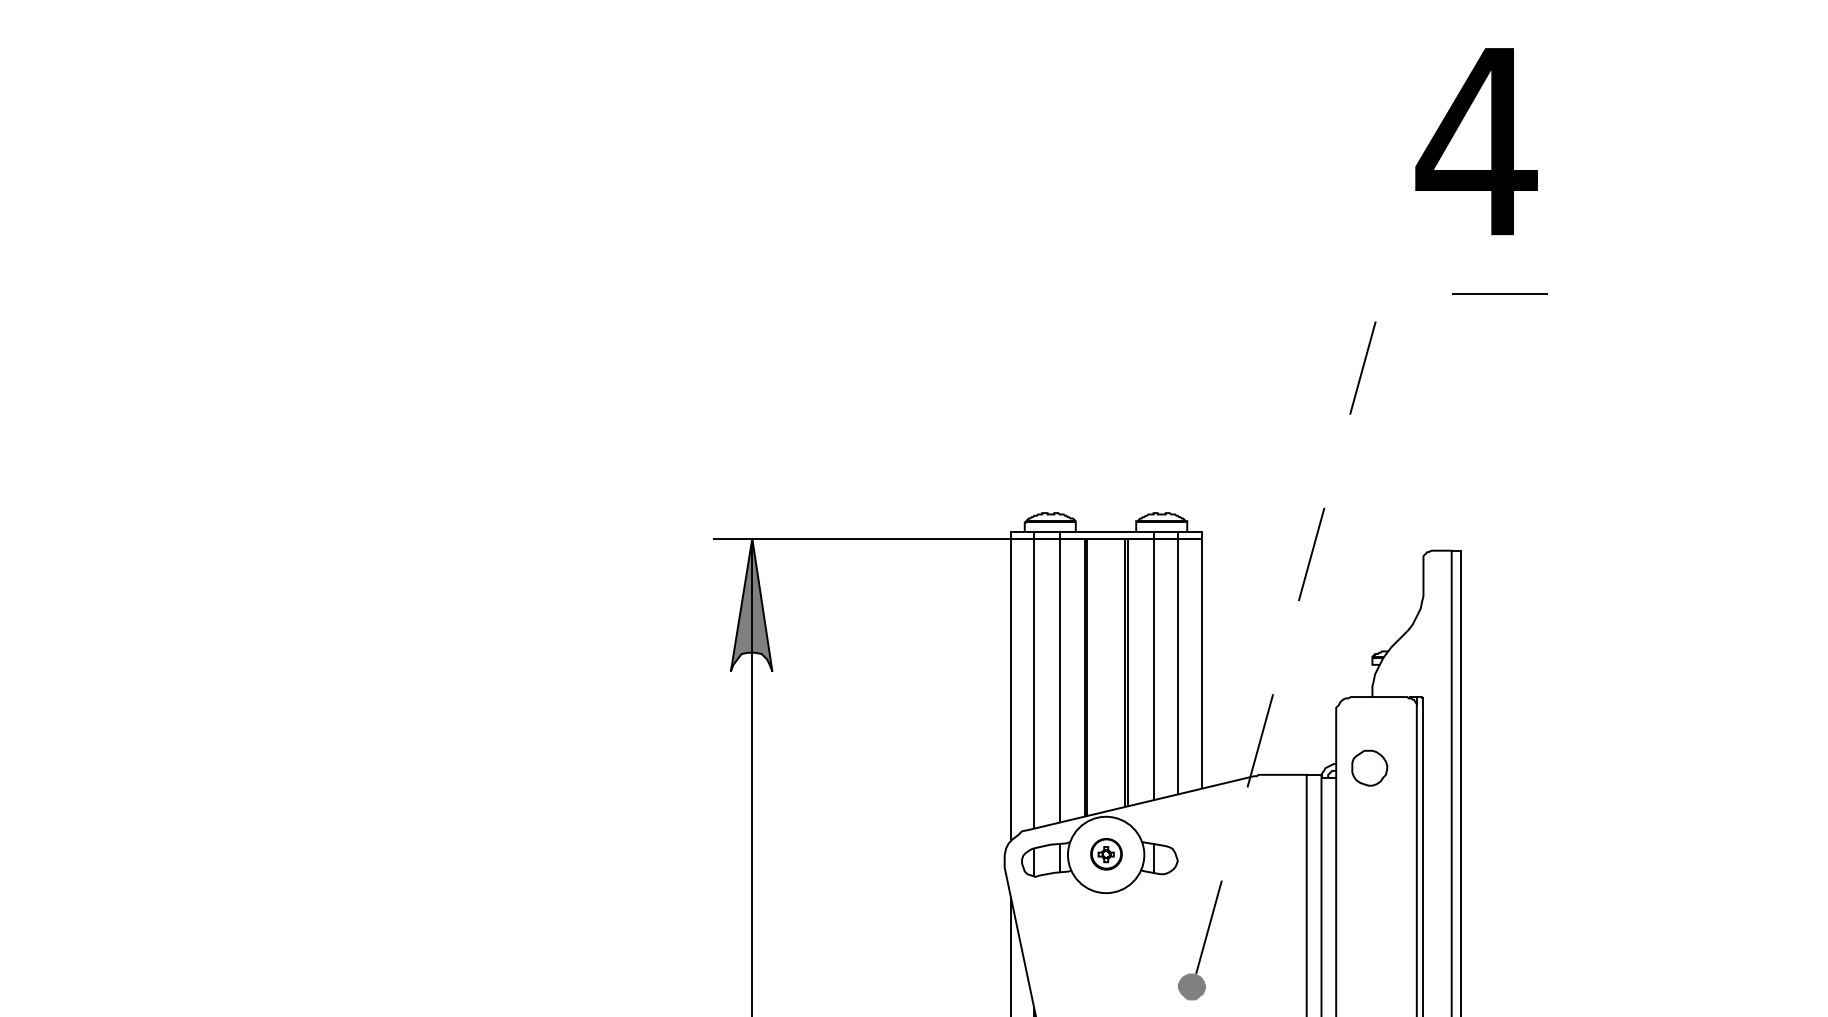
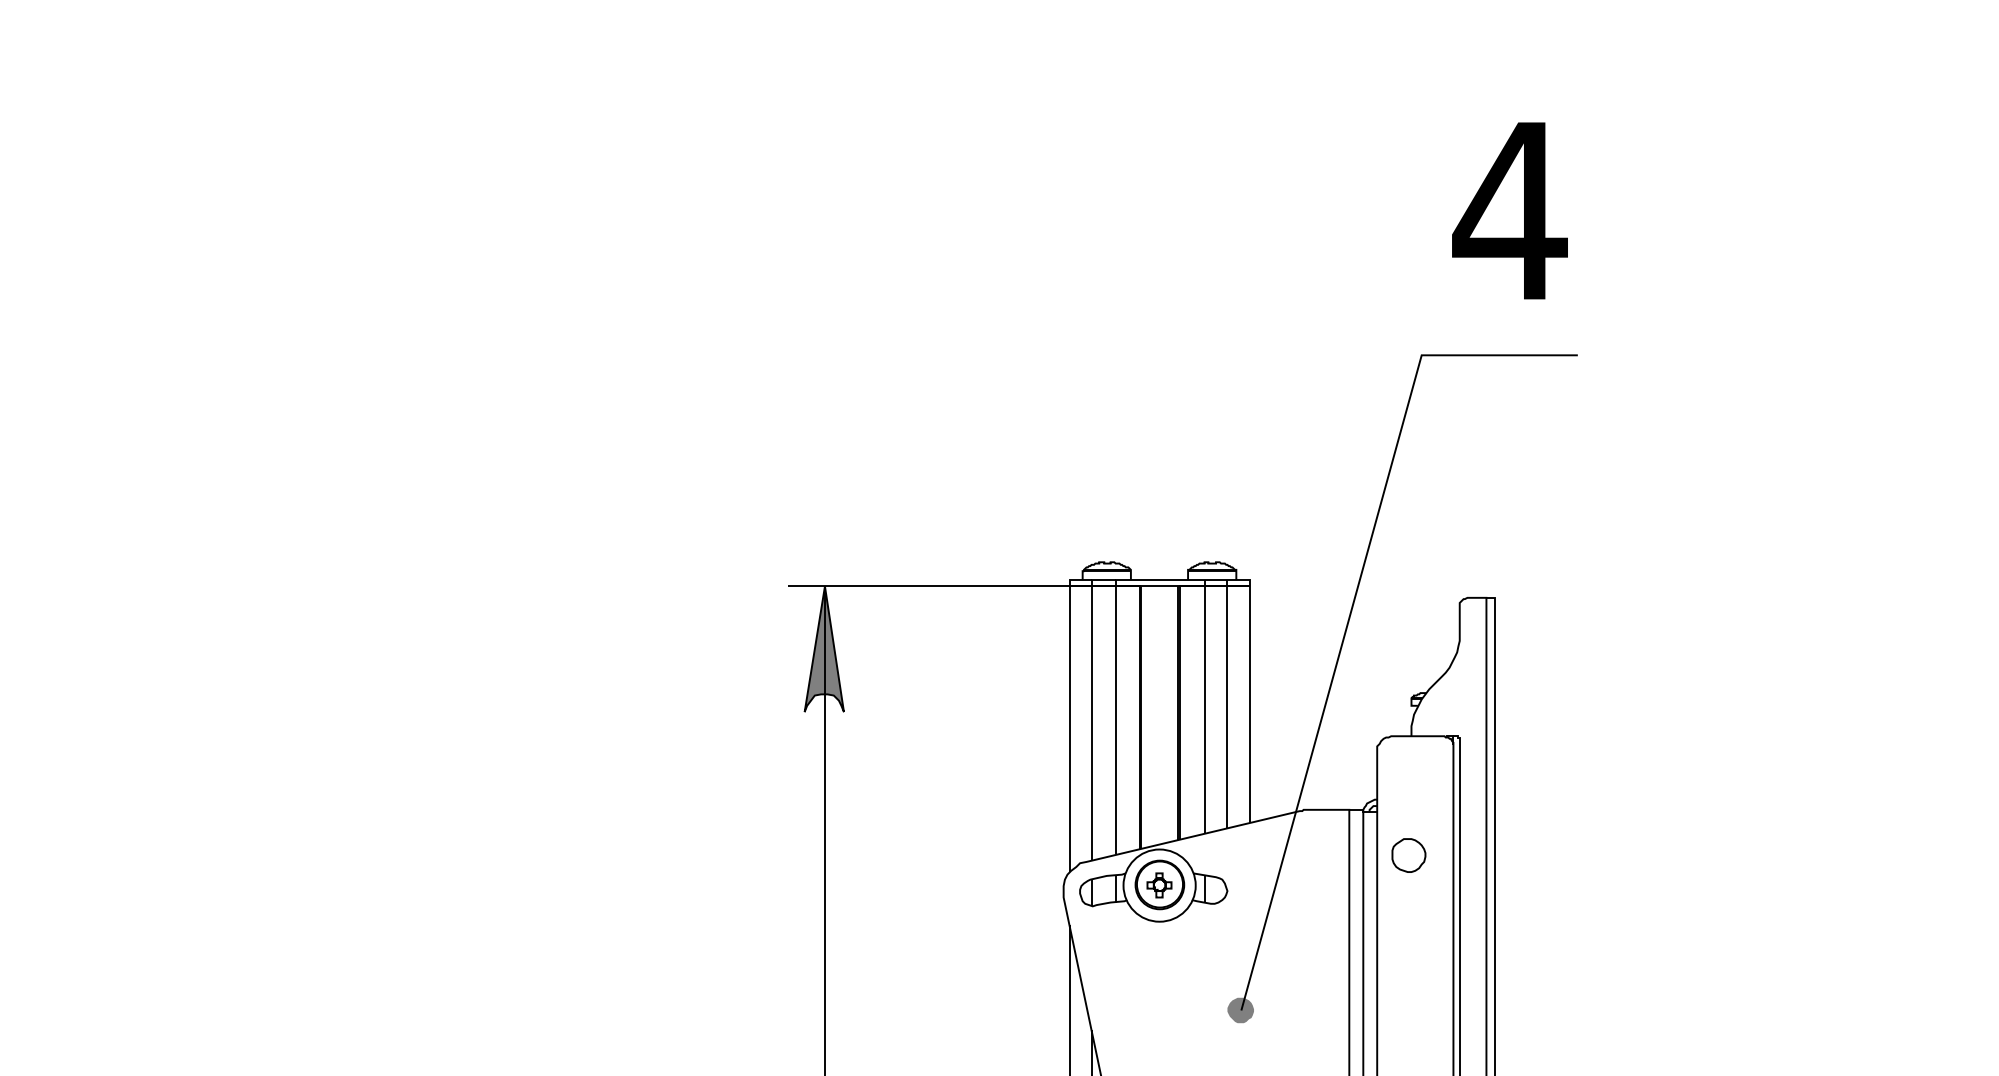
line: (1310, 559) -> (1352, 606), dashed -> solid
part: (1369, 768) -> (1408, 855), moved
part: (1106, 853) -> (1159, 884), size x1.67

